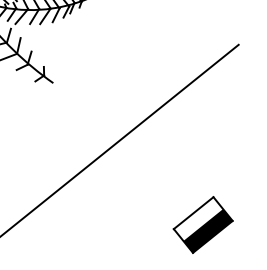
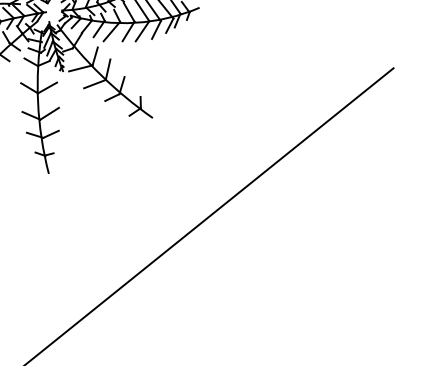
part: (203, 225) -> (347, 302), removed

